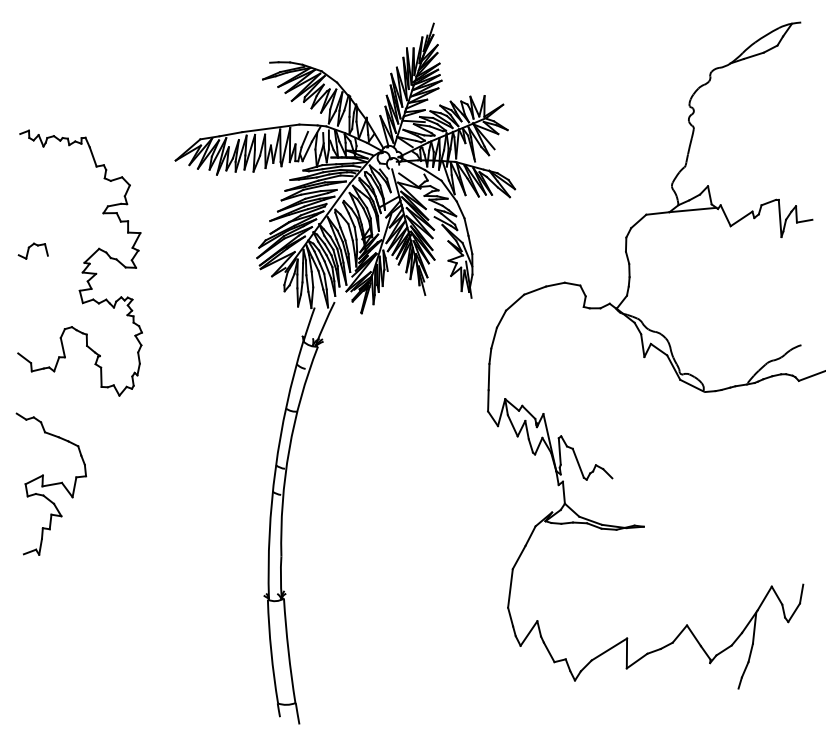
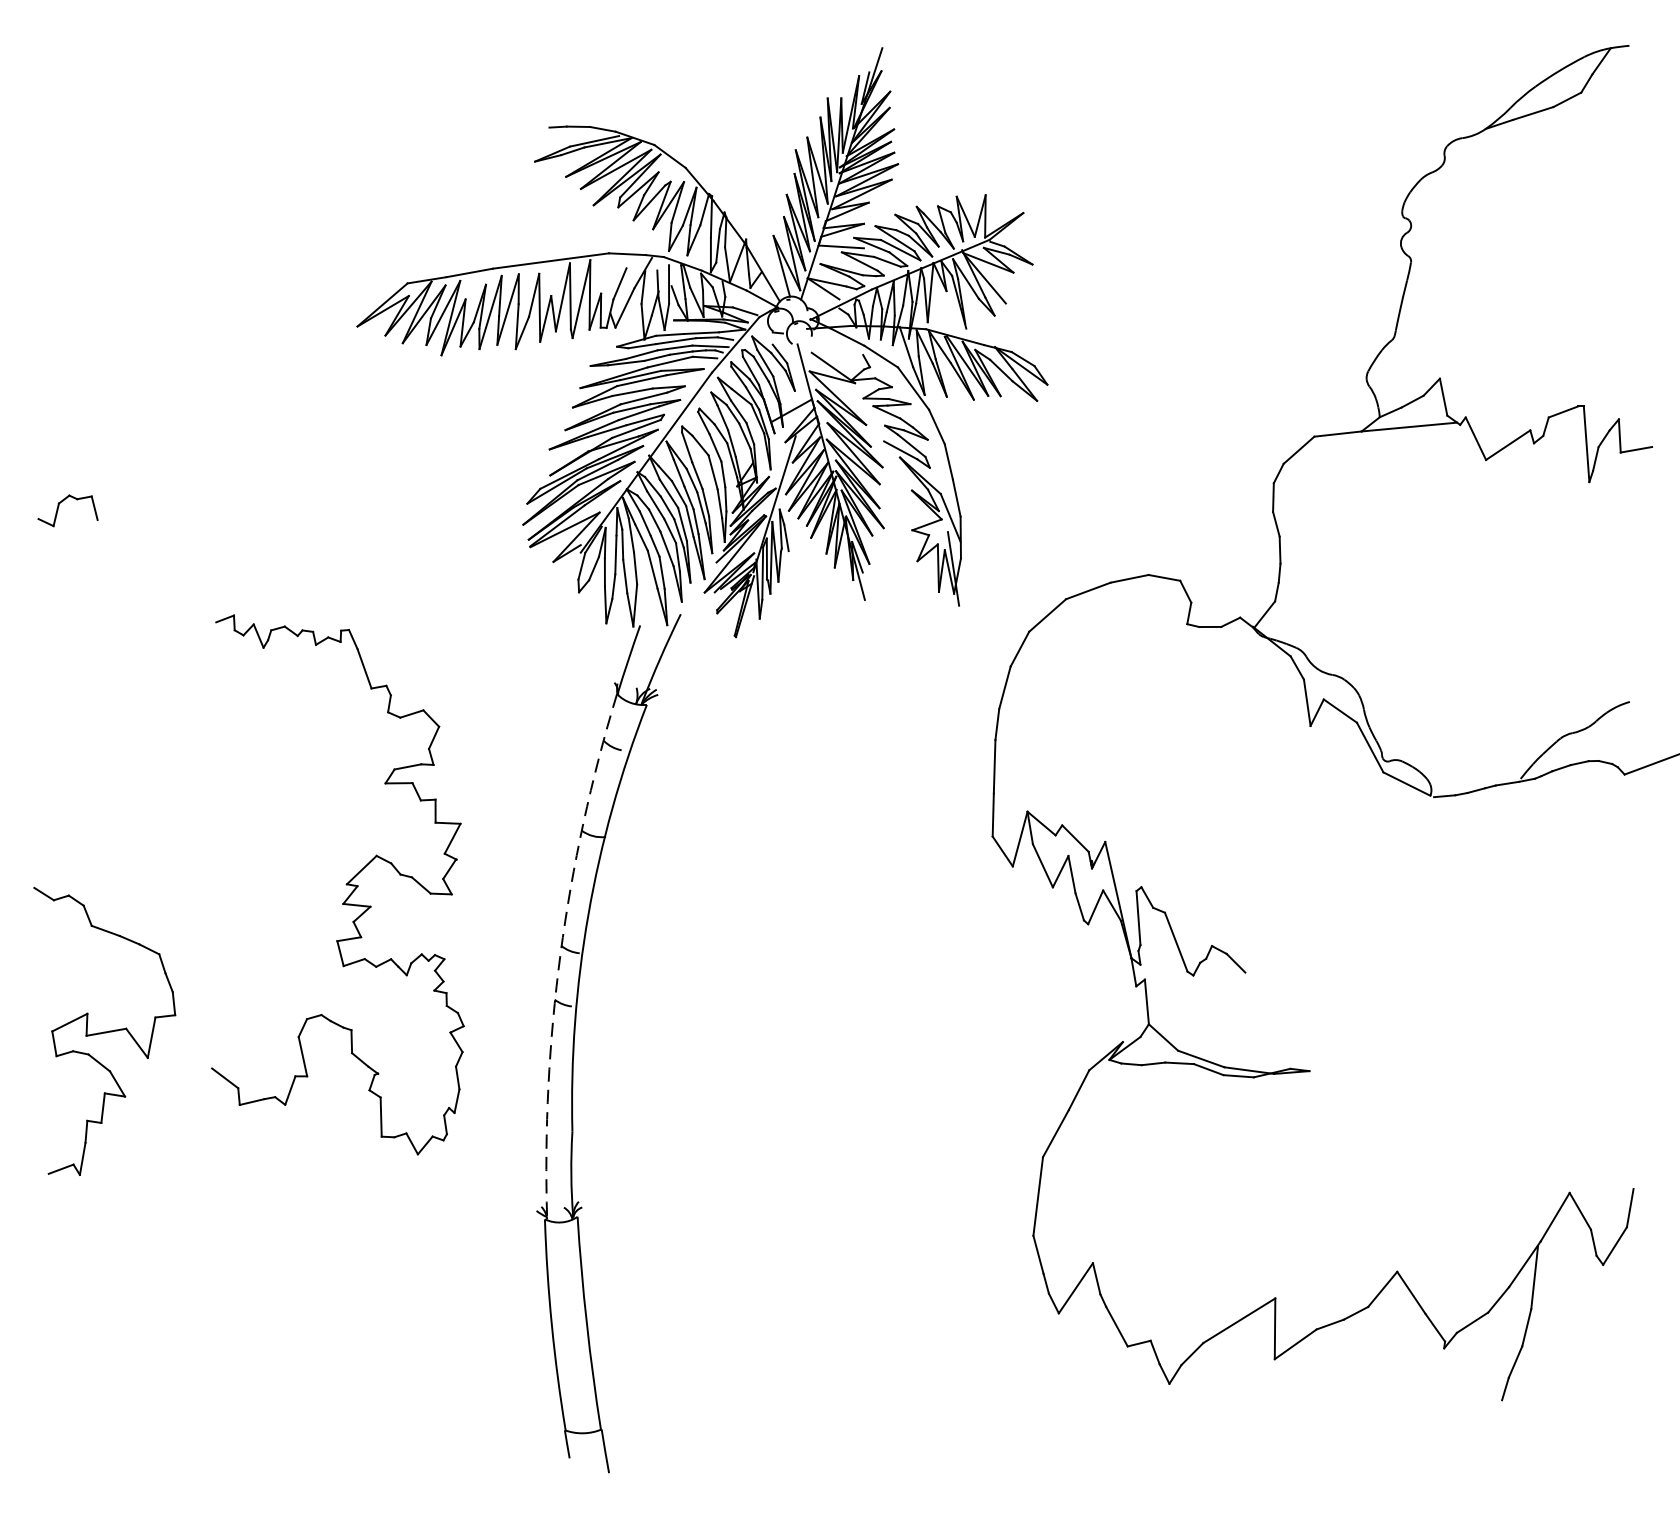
part: (79, 262) -> (336, 883), moved
arc: (275, 469) -> (560, 954), solid -> dashed
part: (51, 483) -> (104, 1029), moved

